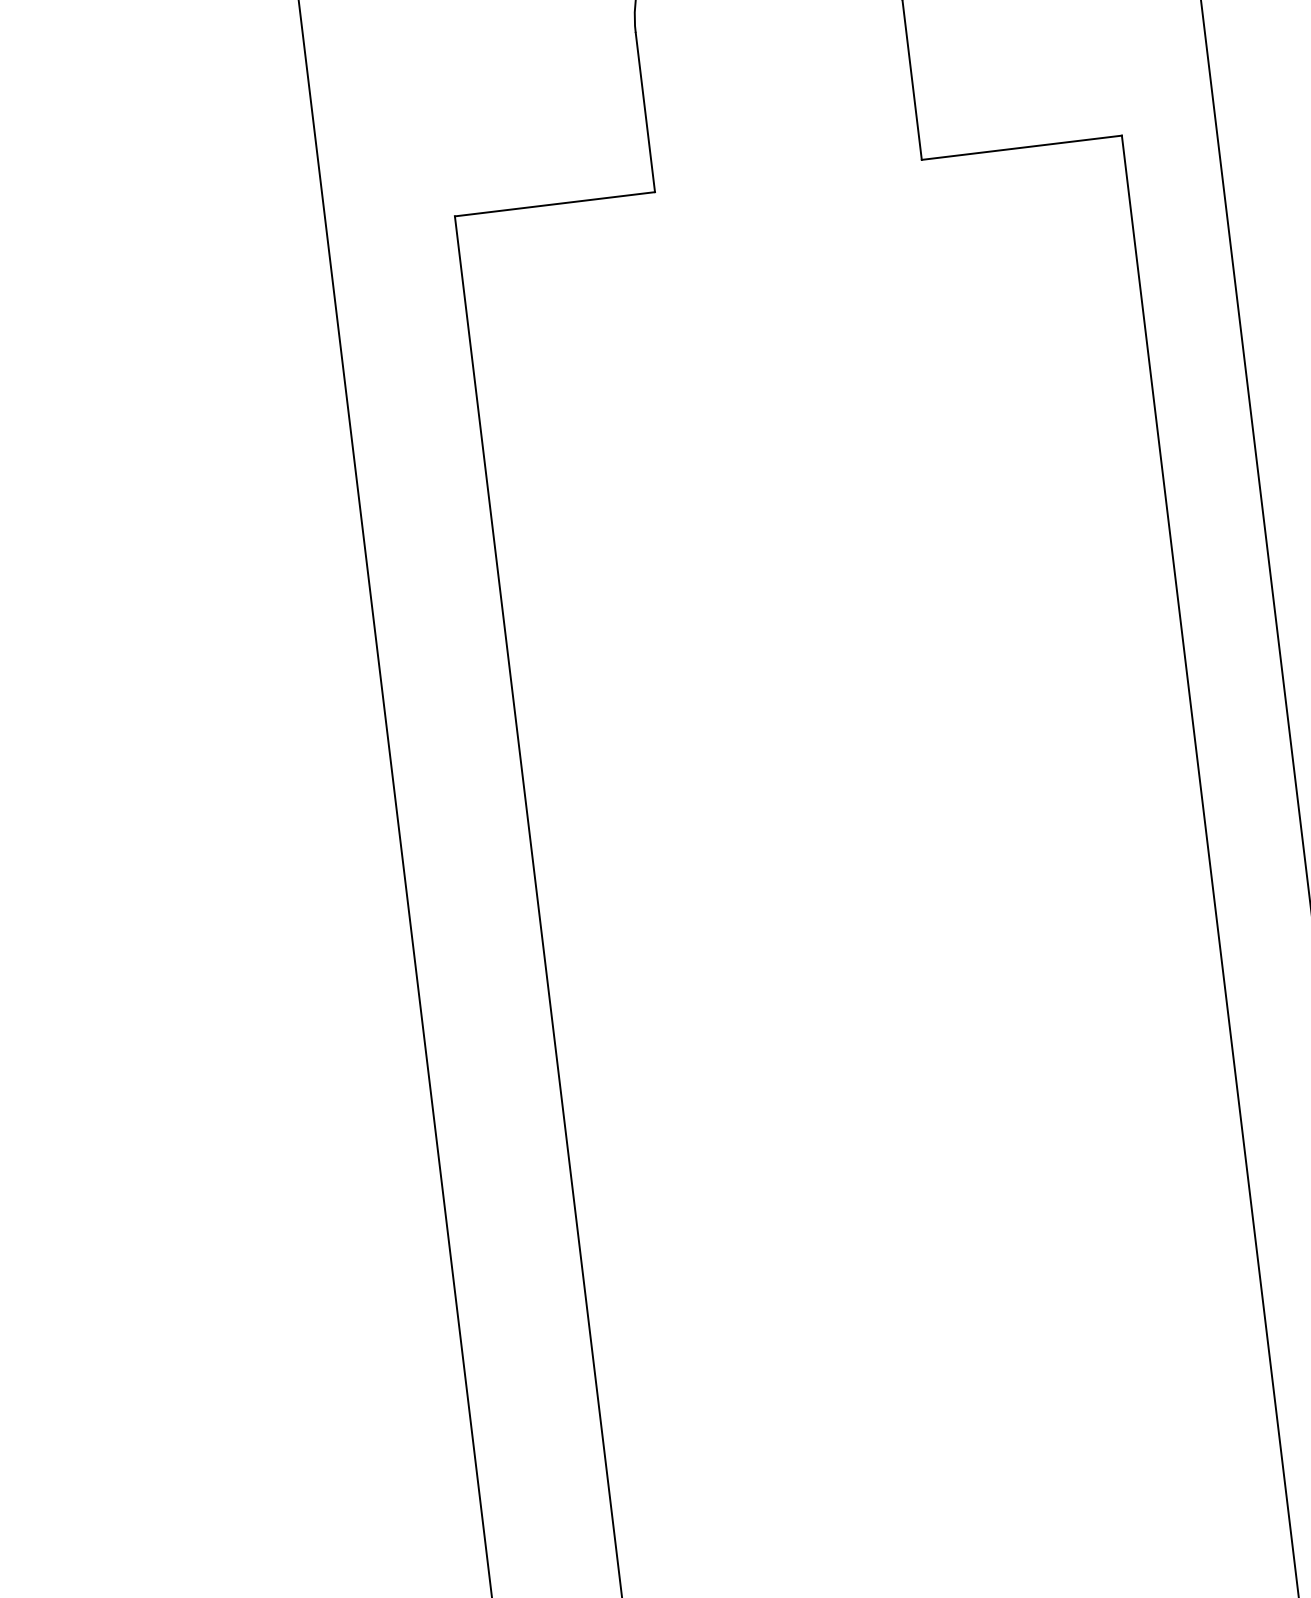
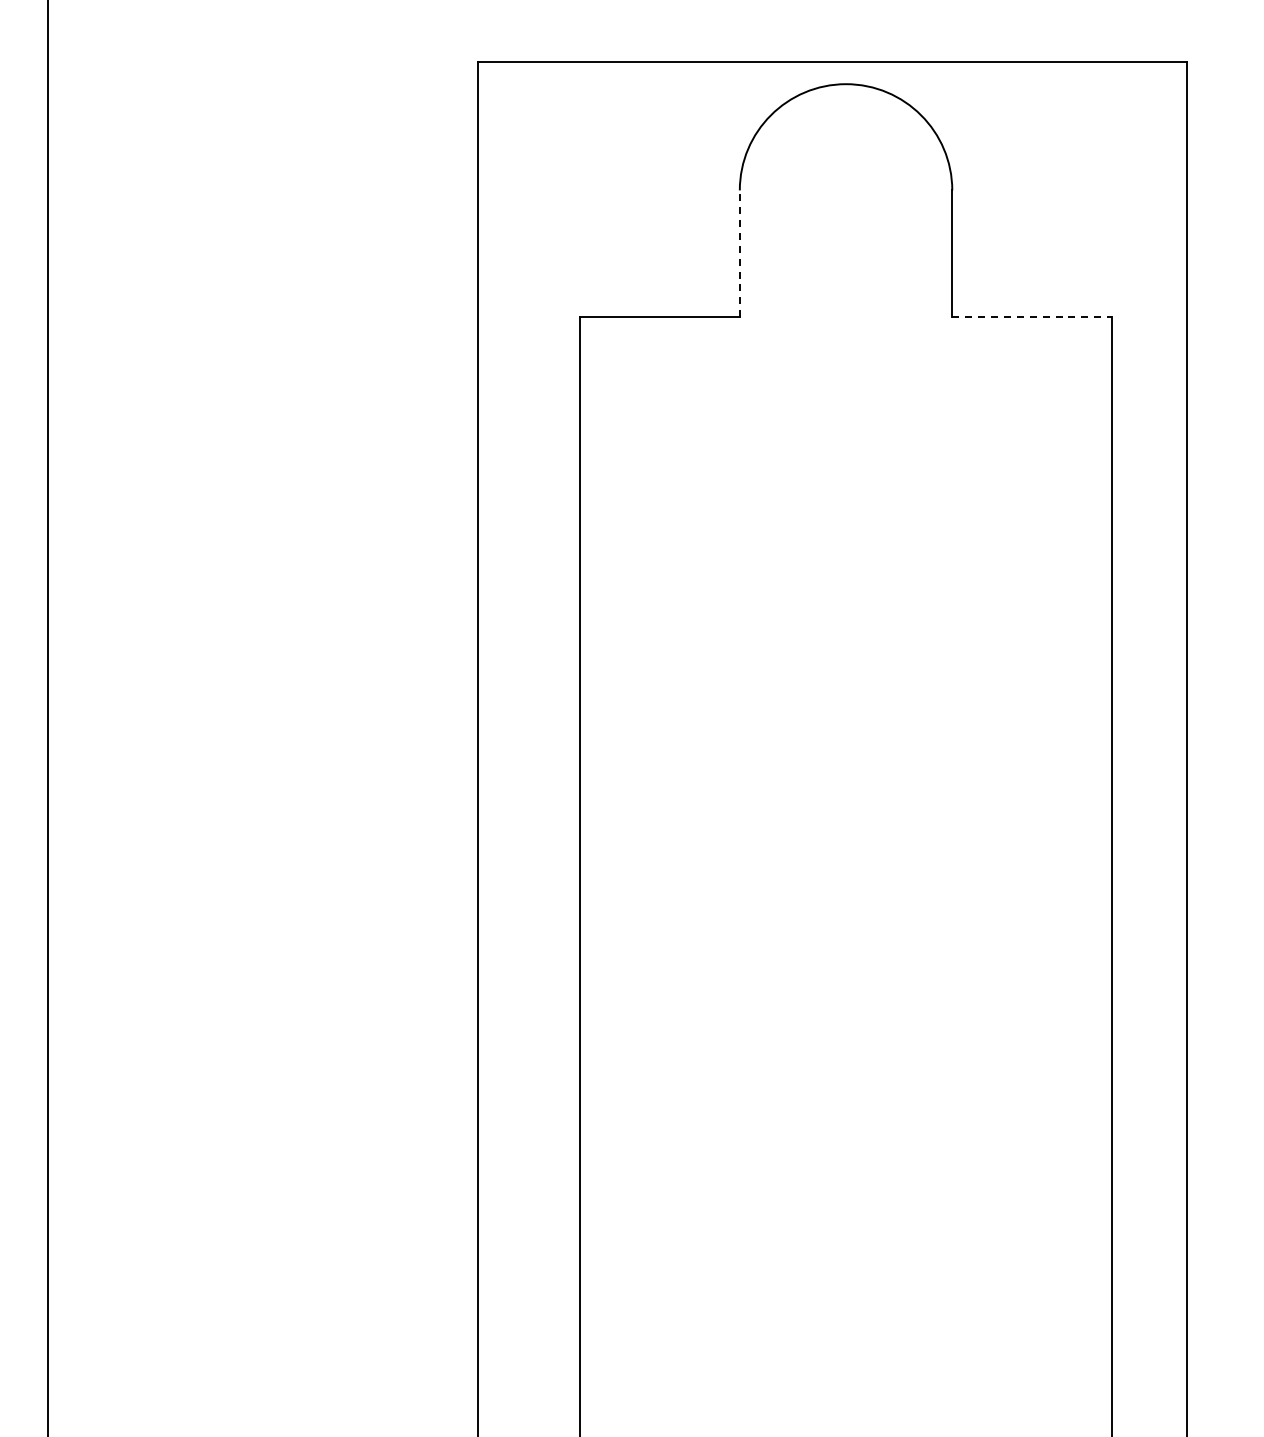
line: (644, 112) -> (739, 253), solid -> dashed
line: (1021, 148) -> (1031, 317), solid -> dashed

